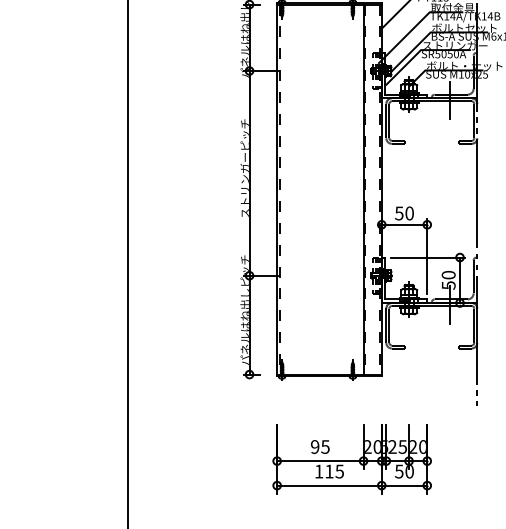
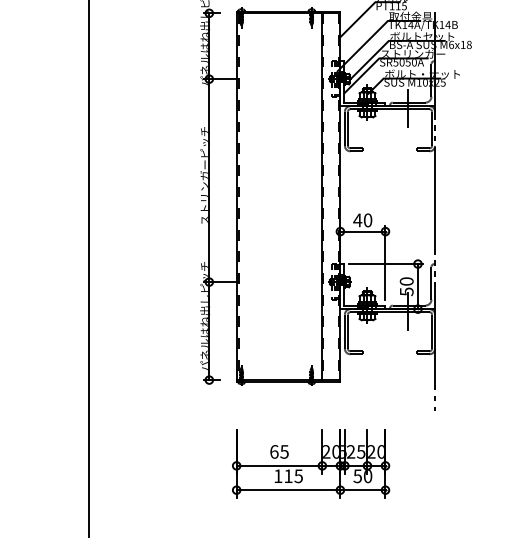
text: (399, 213) -> (357, 220), 50 -> 40
text: (315, 446) -> (274, 451), 95 -> 65

